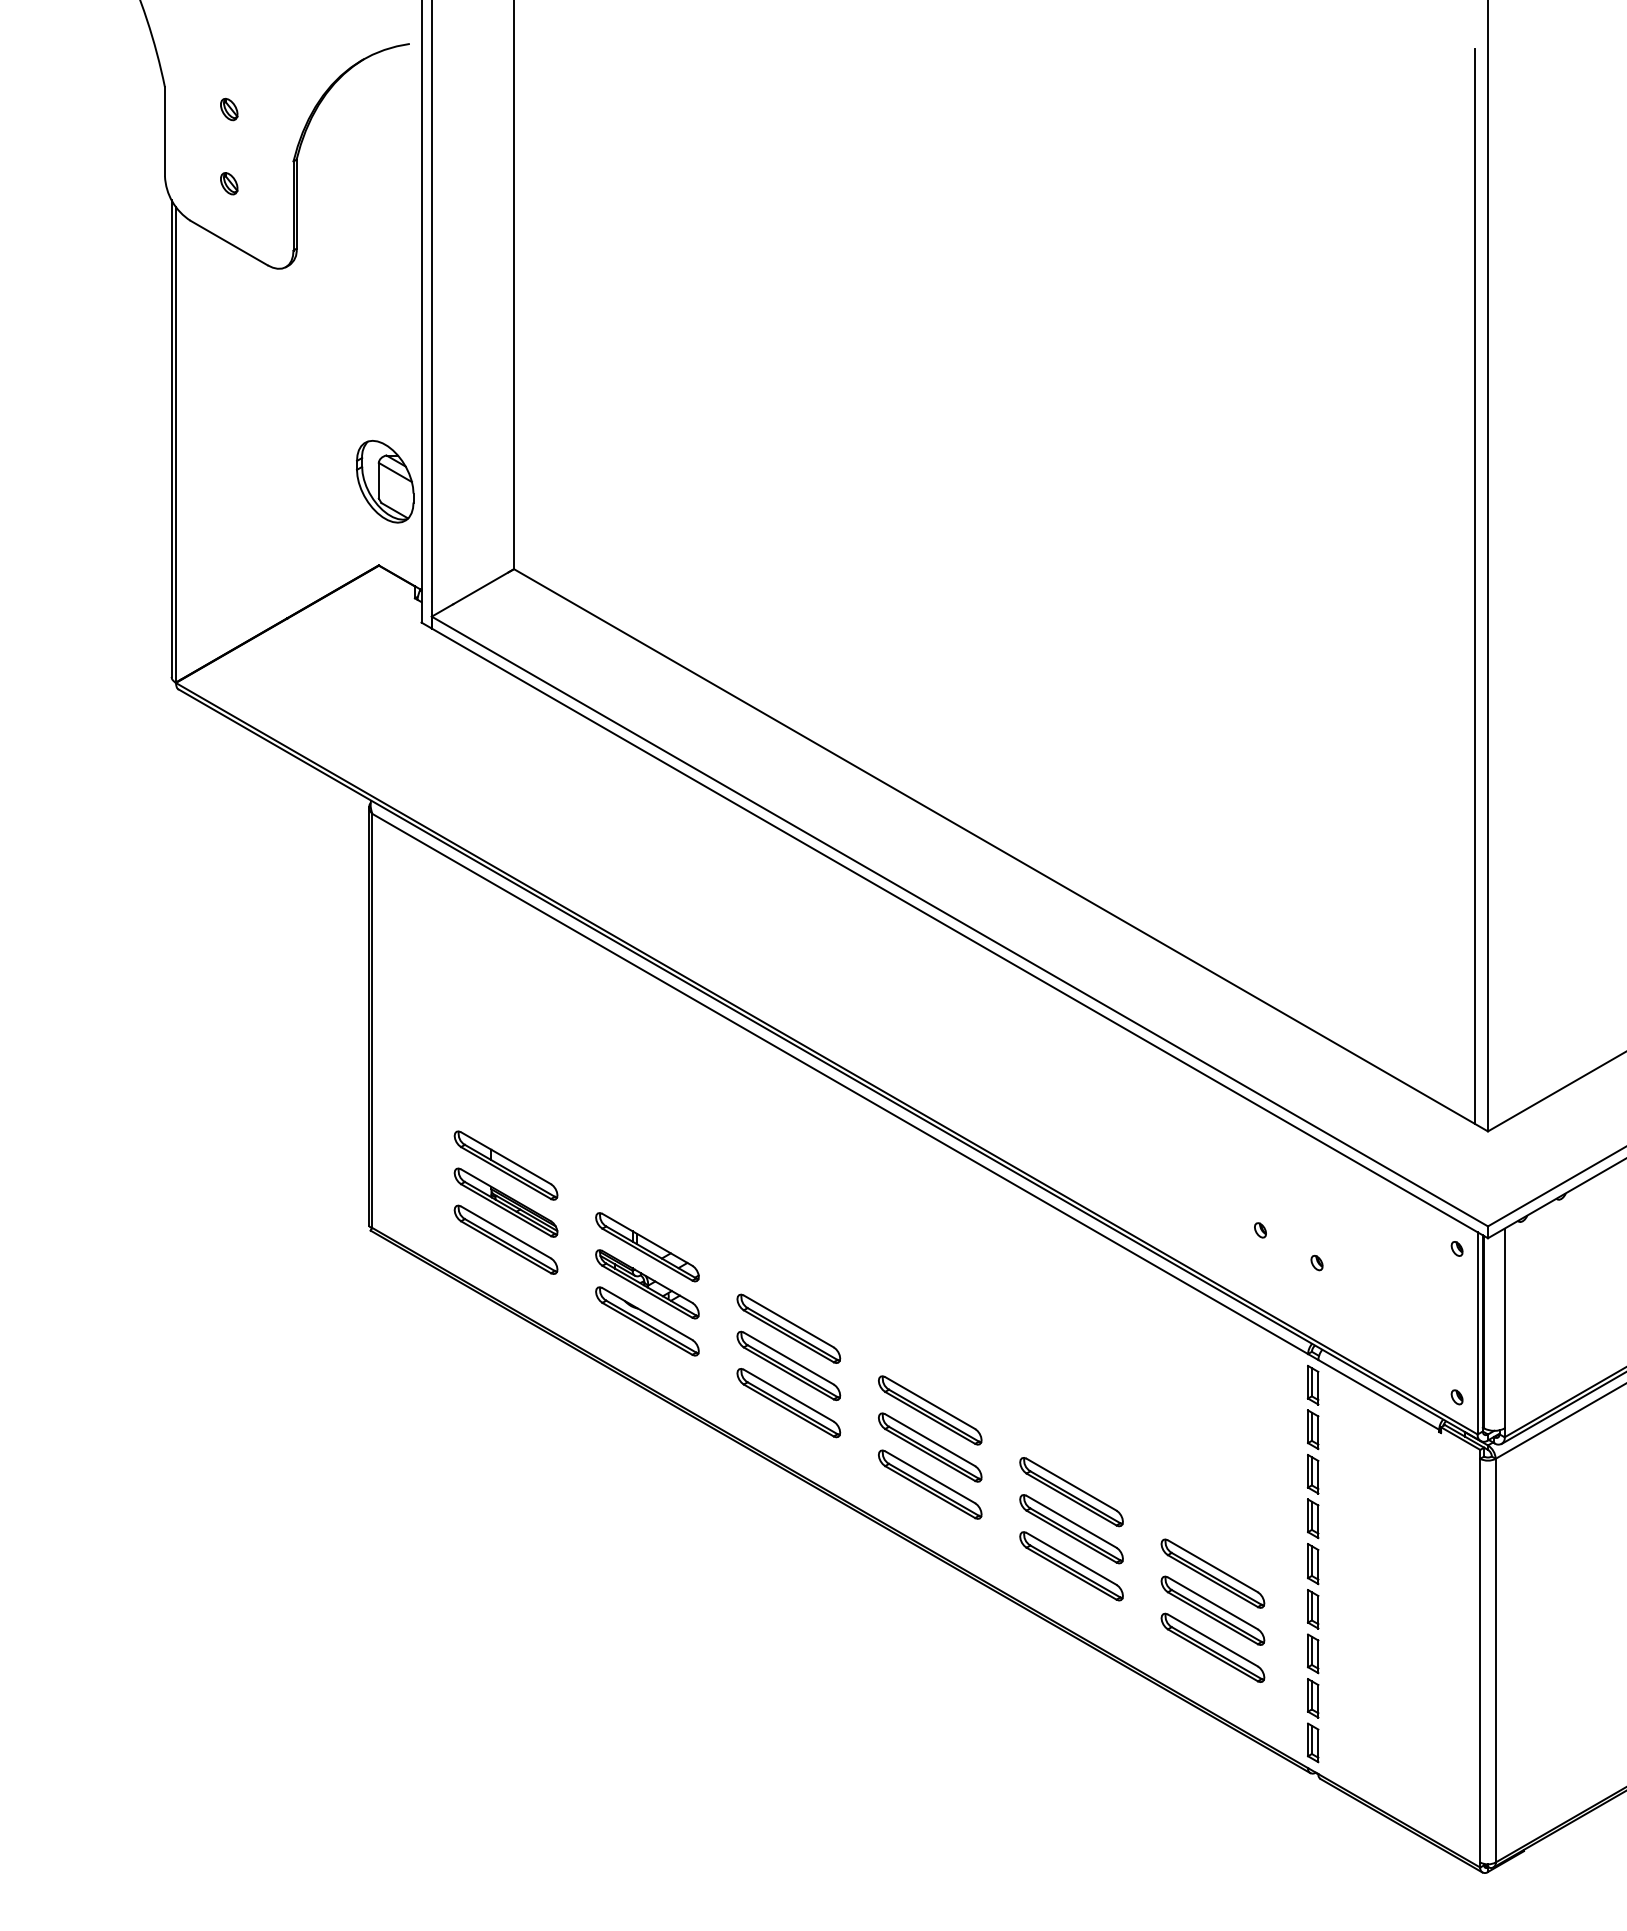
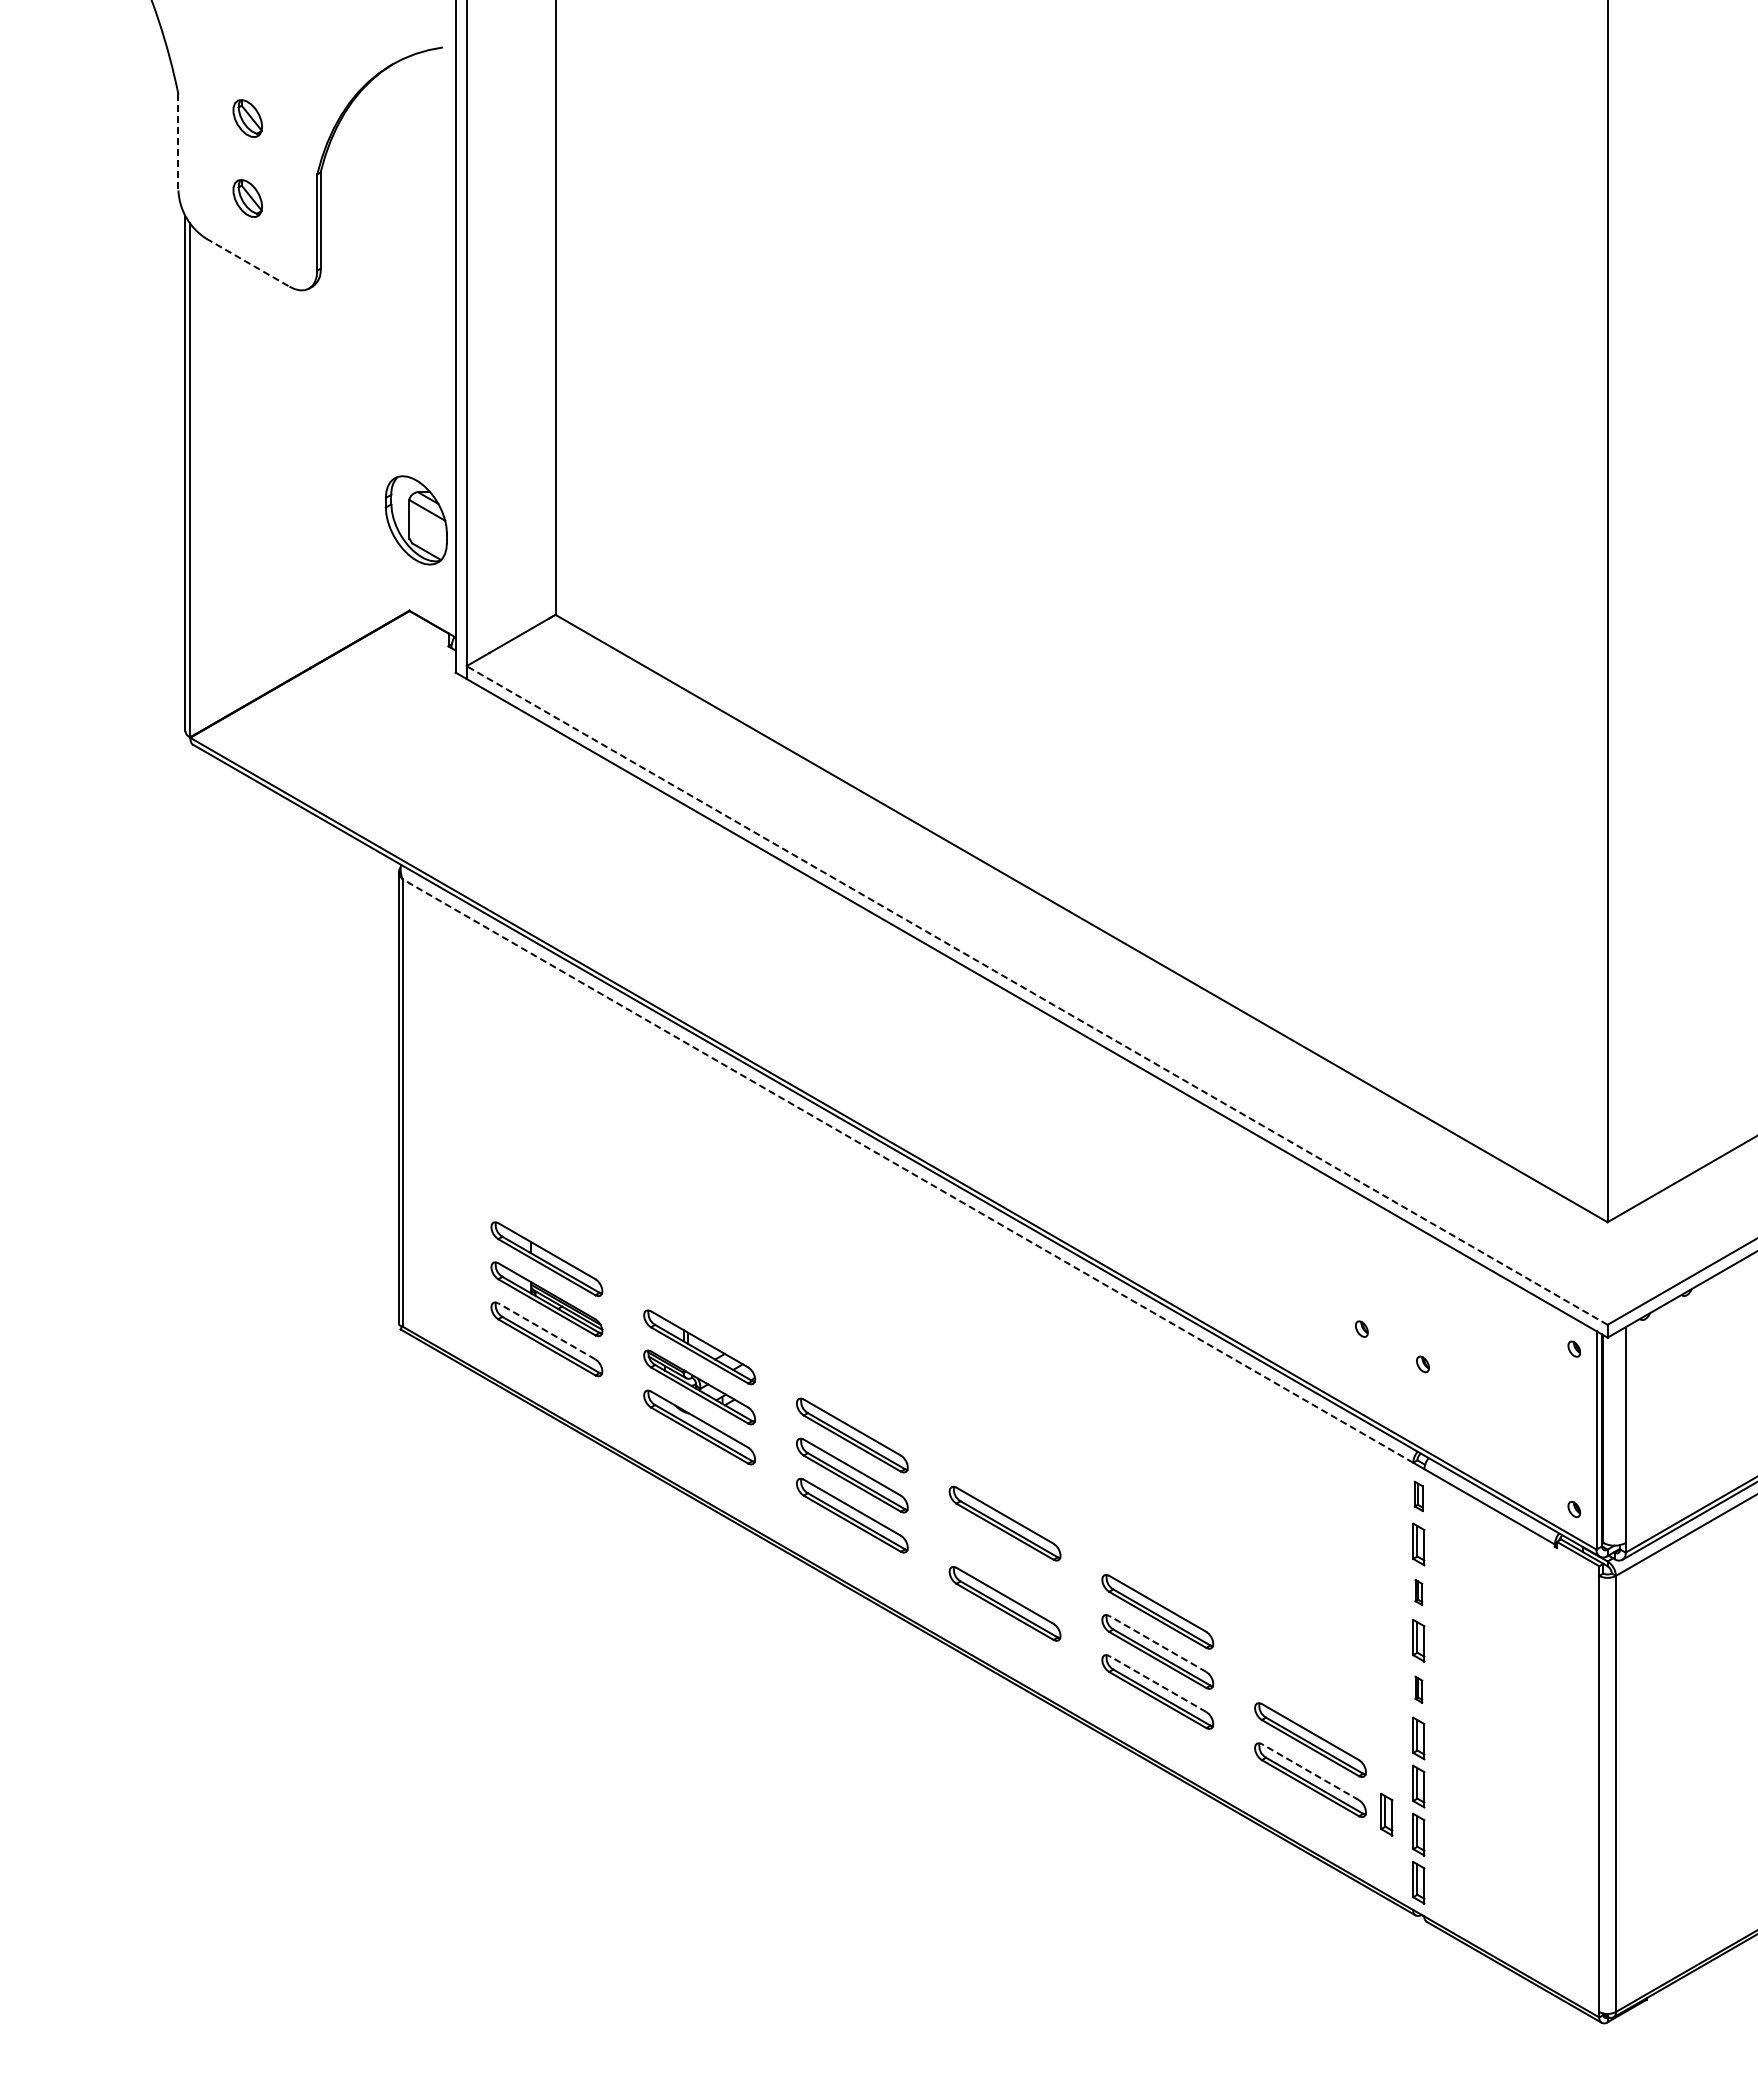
part: (228, 108) -> (247, 117), size x1.6
line: (165, 131) -> (178, 142), solid -> dashed
part: (228, 183) -> (247, 198), size x1.6
line: (229, 242) -> (248, 262), solid -> dashed
line: (1474, 586) -> (1593, 633), removed
line: (960, 921) -> (1037, 995), solid -> dashed
line: (839, 1083) -> (907, 1170), solid -> dashed
line: (505, 1232) -> (546, 1331), solid -> dashed
part: (1312, 1385) -> (1418, 1496), size x0.7
part: (929, 1447) -> (1004, 1563), removed
part: (1312, 1474) -> (1418, 1592), size x0.6
line: (1071, 1521) -> (1157, 1643), solid -> dashed
line: (1071, 1558) -> (1157, 1683), solid -> dashed
part: (1312, 1563) -> (1418, 1689), size x0.6
part: (1212, 1573) -> (1310, 1699), removed
line: (1212, 1639) -> (1310, 1771), solid -> dashed
part: (1283, 1679) -> (1386, 1814), added

